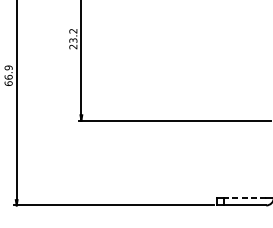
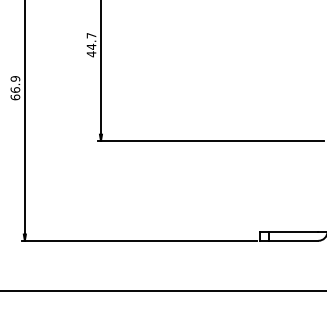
text: (73, 39) -> (91, 45), 23.2 -> 44.7
line: (245, 197) -> (293, 231), dashed -> solid

